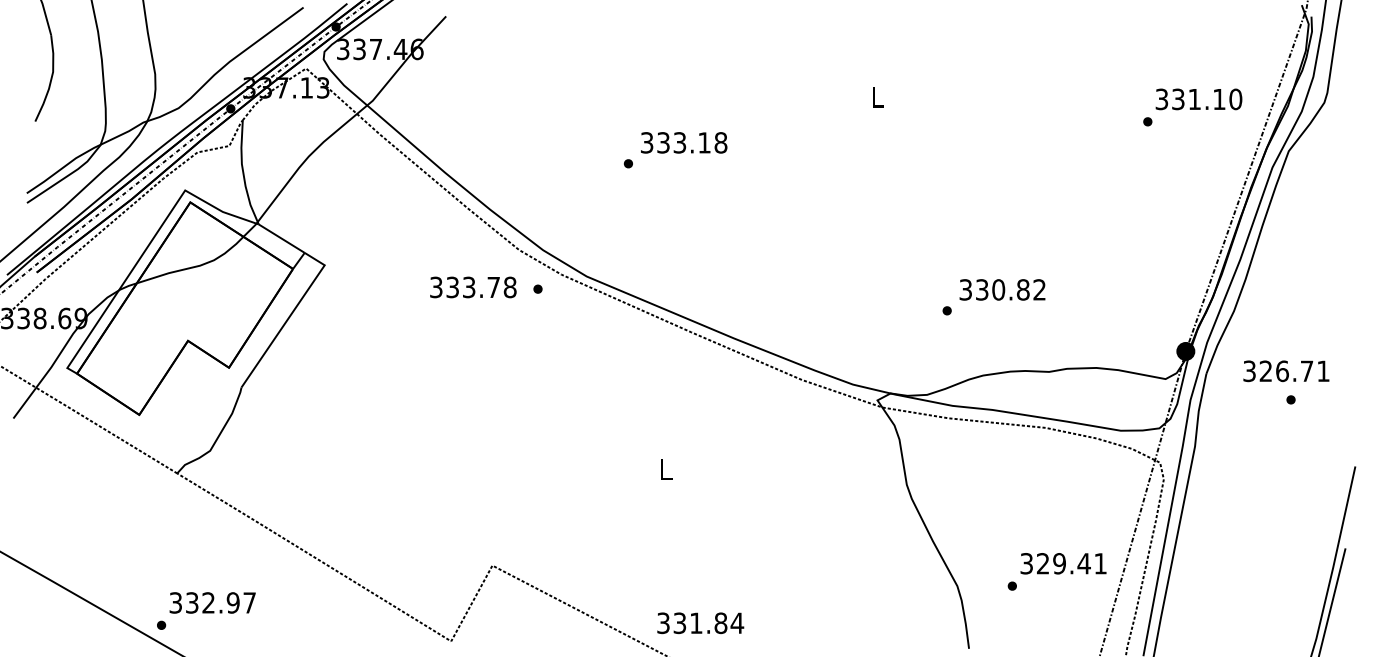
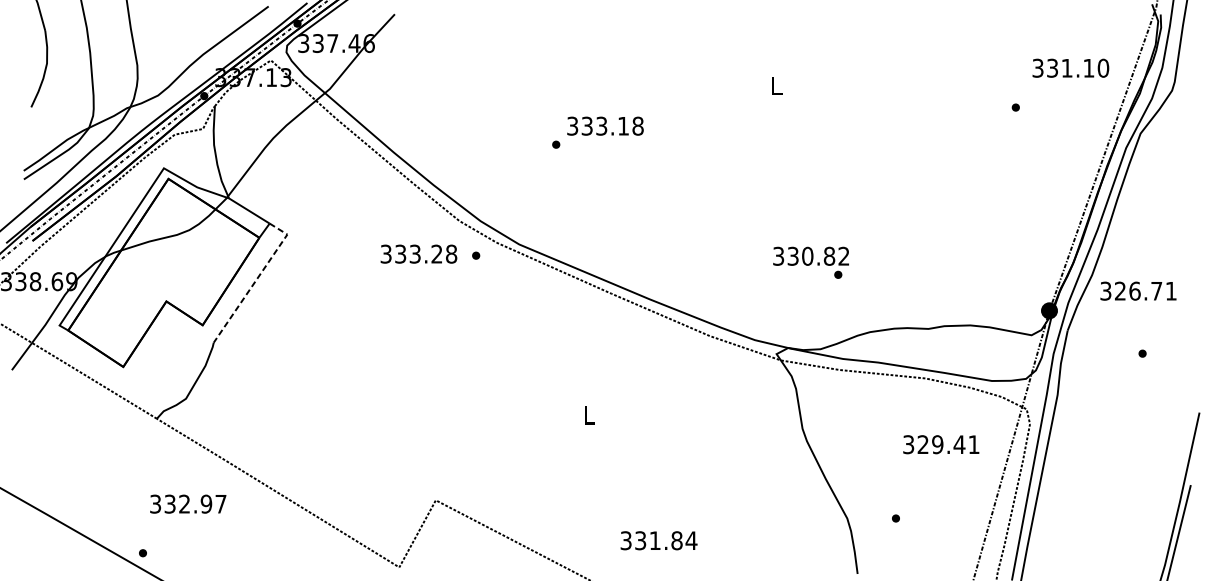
text: (1198, 99) -> (1070, 68), moved
text: (493, 286) -> (436, 253), 333.78 -> 333.28
text: (1002, 289) -> (811, 255), moved
line: (289, 316) -> (256, 279), solid -> dashed
text: (1286, 371) -> (1138, 291), moved
text: (1063, 563) -> (941, 444), moved
text: (212, 602) -> (188, 503), moved
text: (700, 623) -> (658, 540), moved

